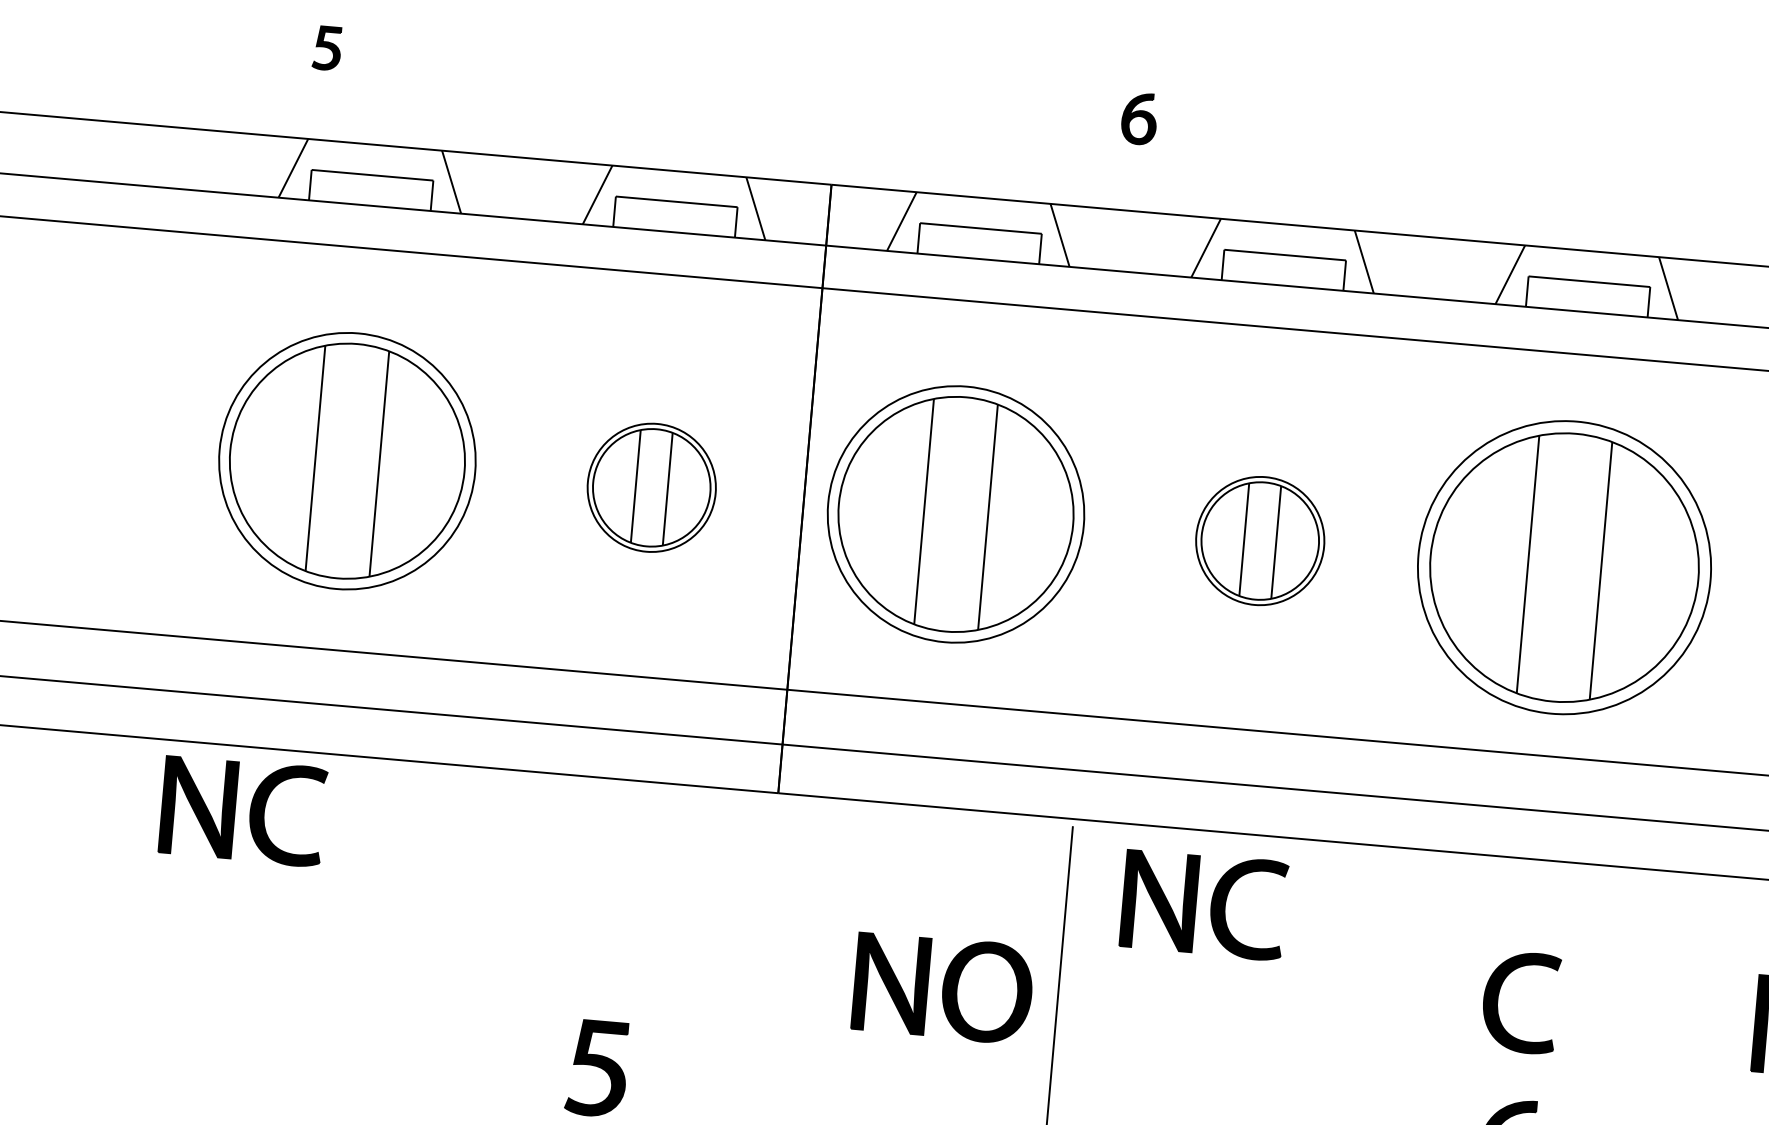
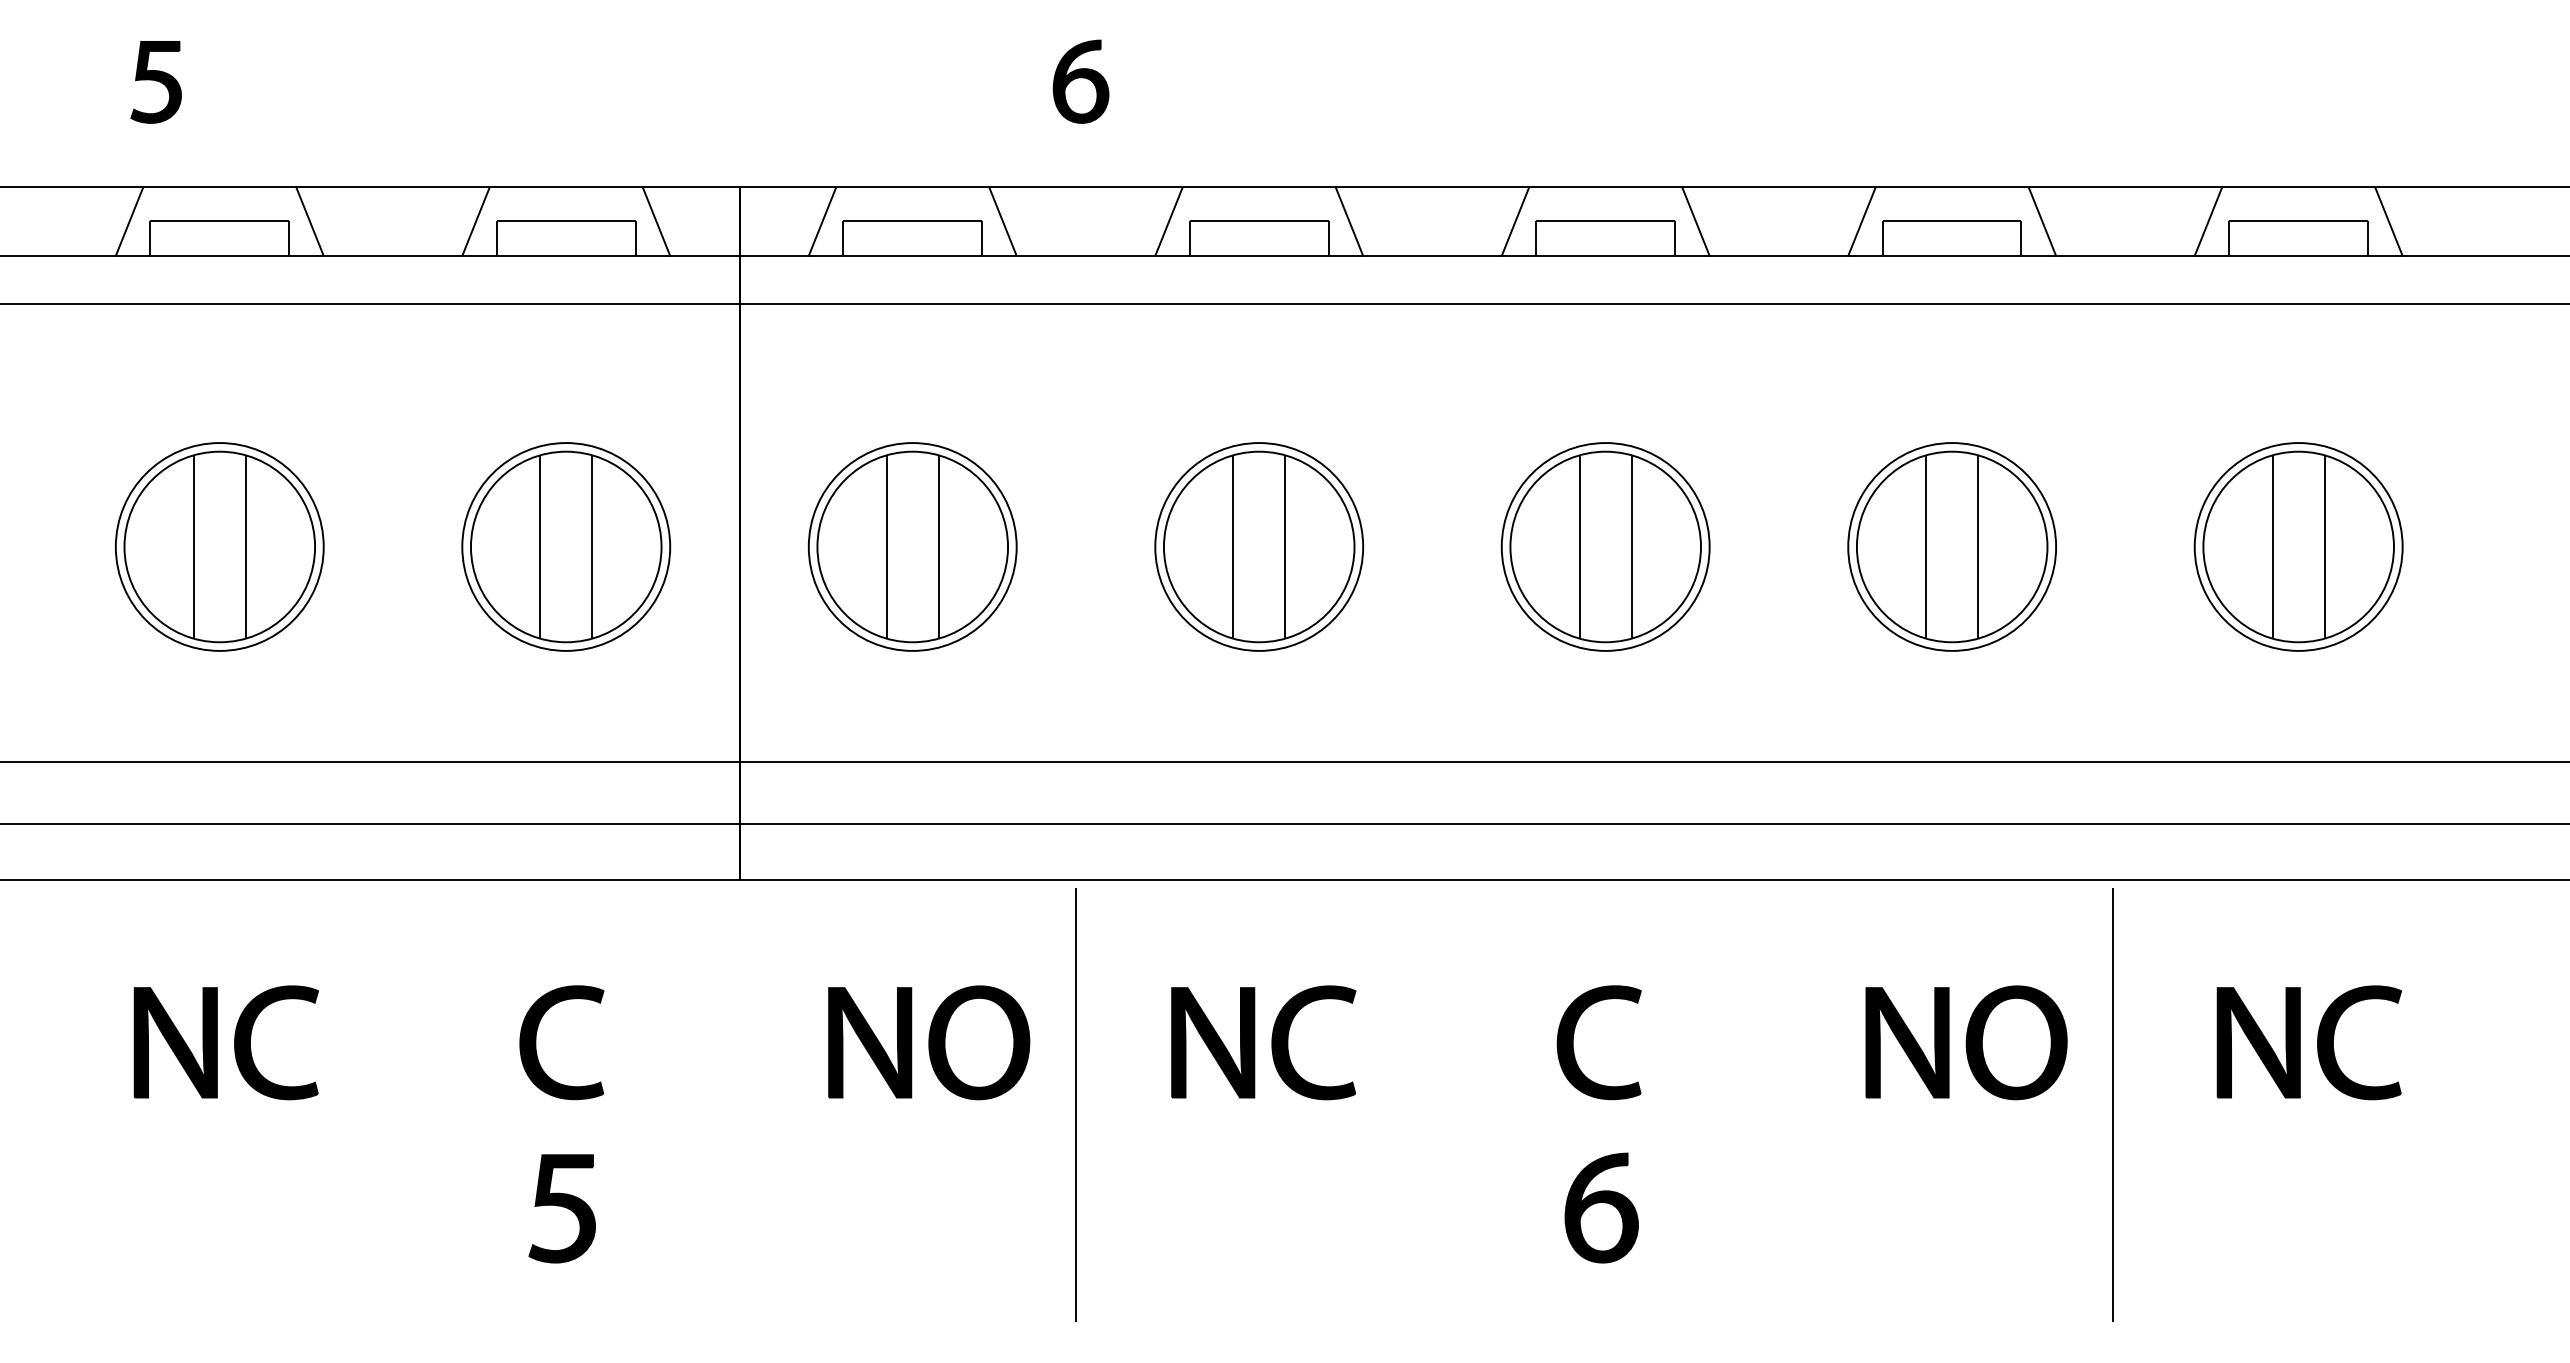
part: (326, 48) -> (155, 82), size x1.67
part: (1139, 118) -> (1080, 81), size x1.43
part: (347, 460) -> (219, 546), size x0.71
part: (651, 487) -> (566, 546), size x1.43
part: (955, 514) -> (912, 546), size x0.71
part: (1260, 540) -> (1259, 546), size x1.43
part: (1564, 567) -> (1605, 546), size x0.62
part: (235, 810) -> (217, 1042), moved
part: (1196, 904) -> (1255, 1042), moved
part: (587, 920) -> (536, 1042), added
part: (943, 988) -> (929, 1042), moved

